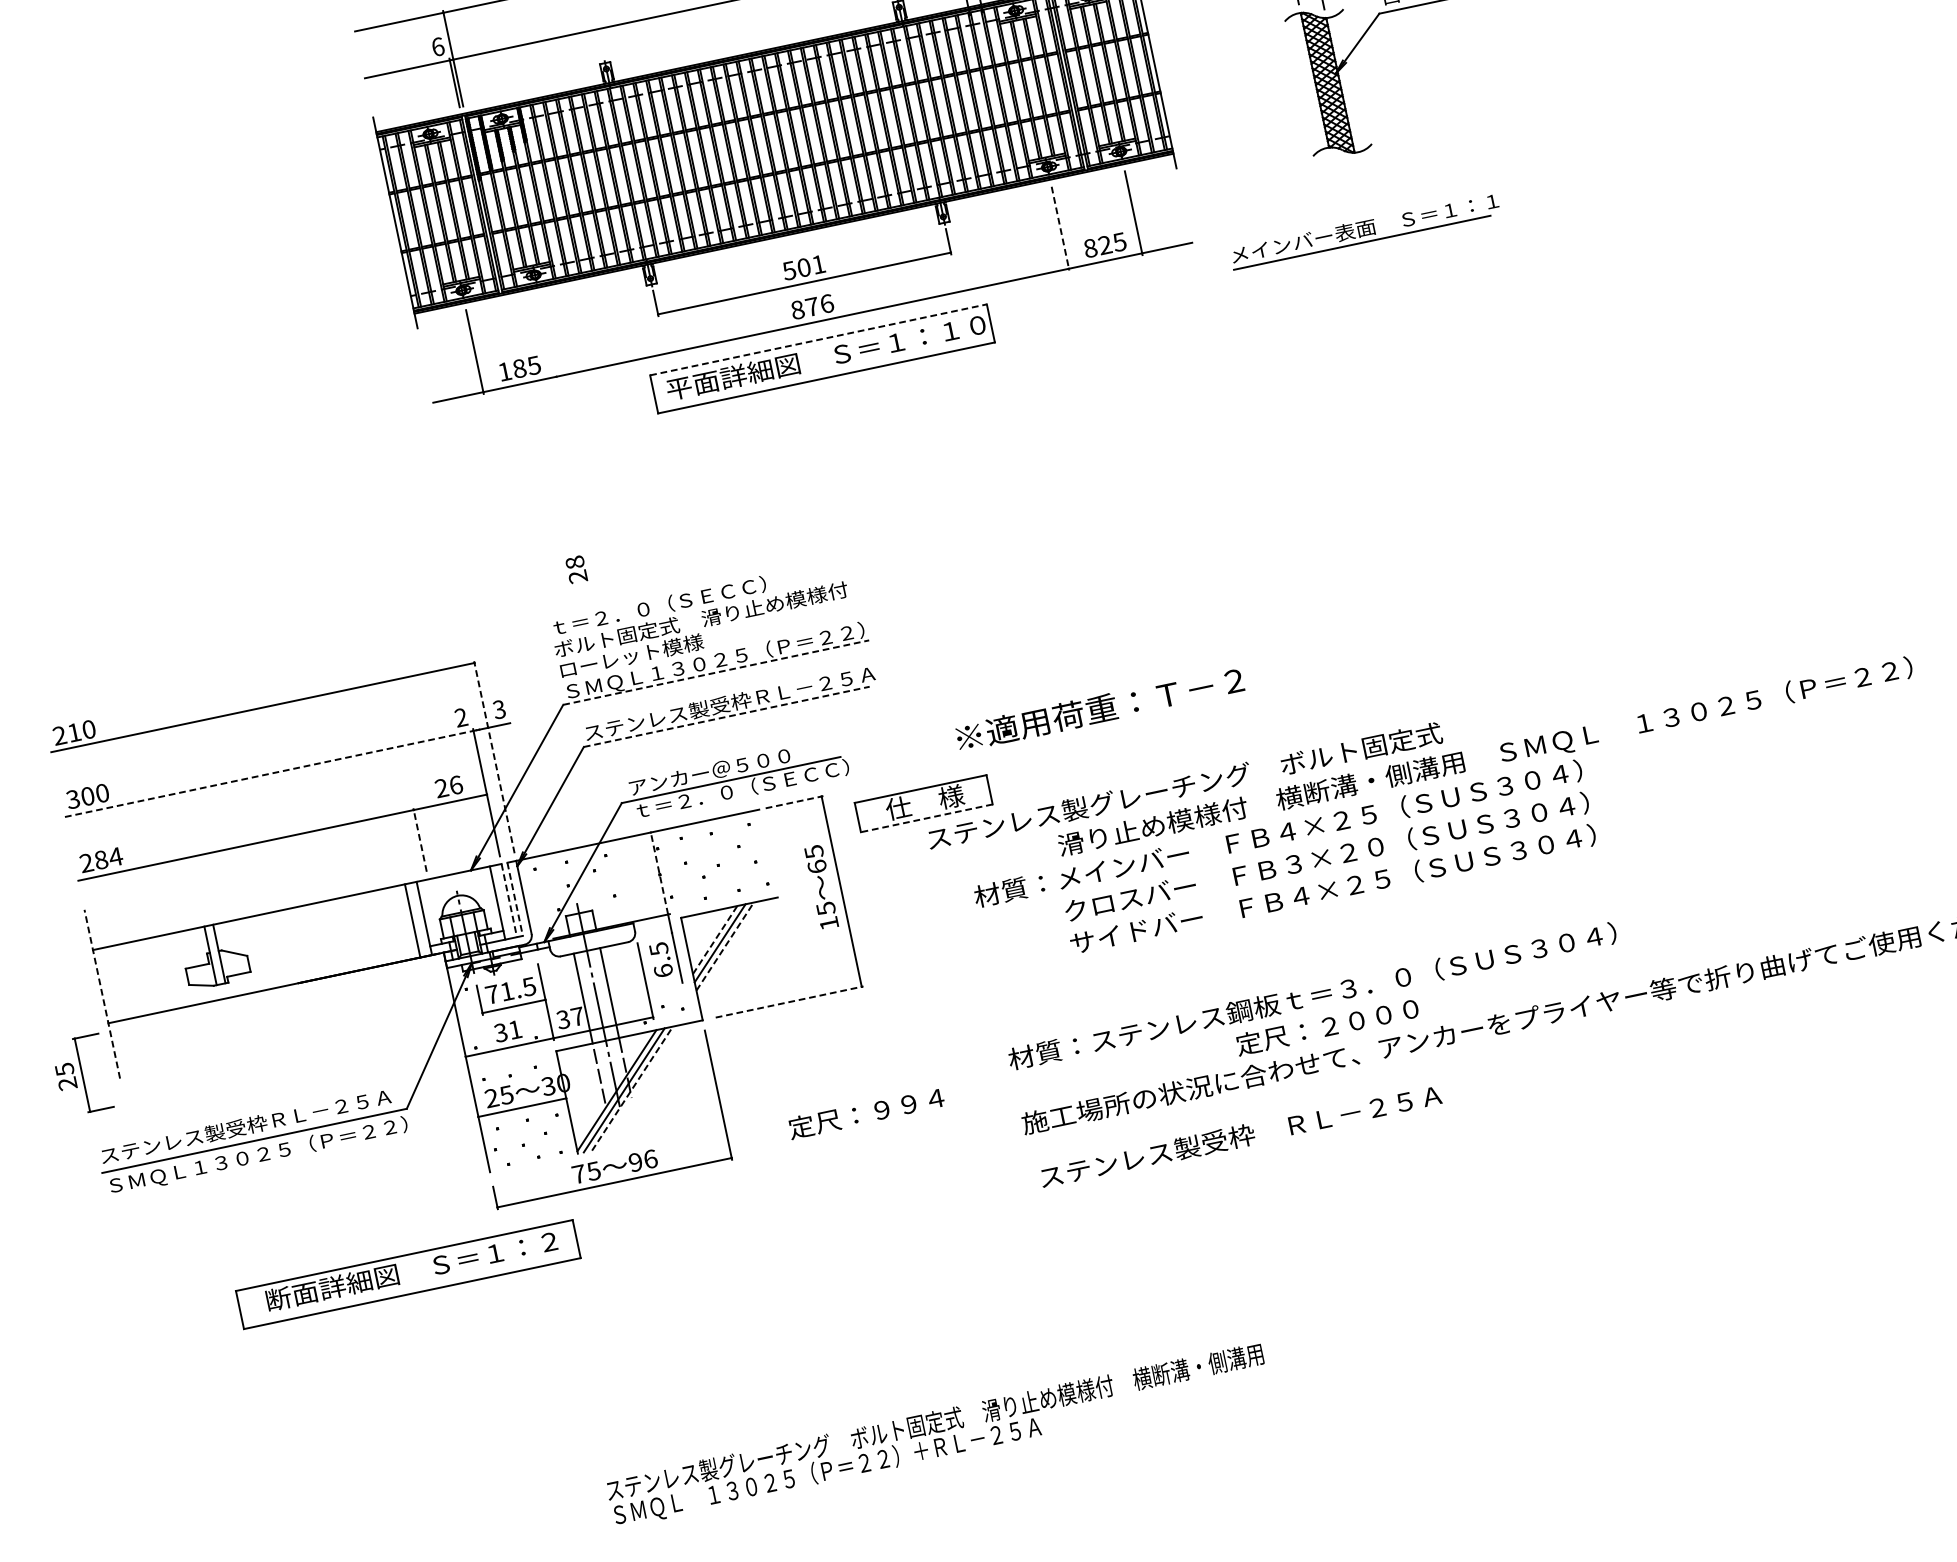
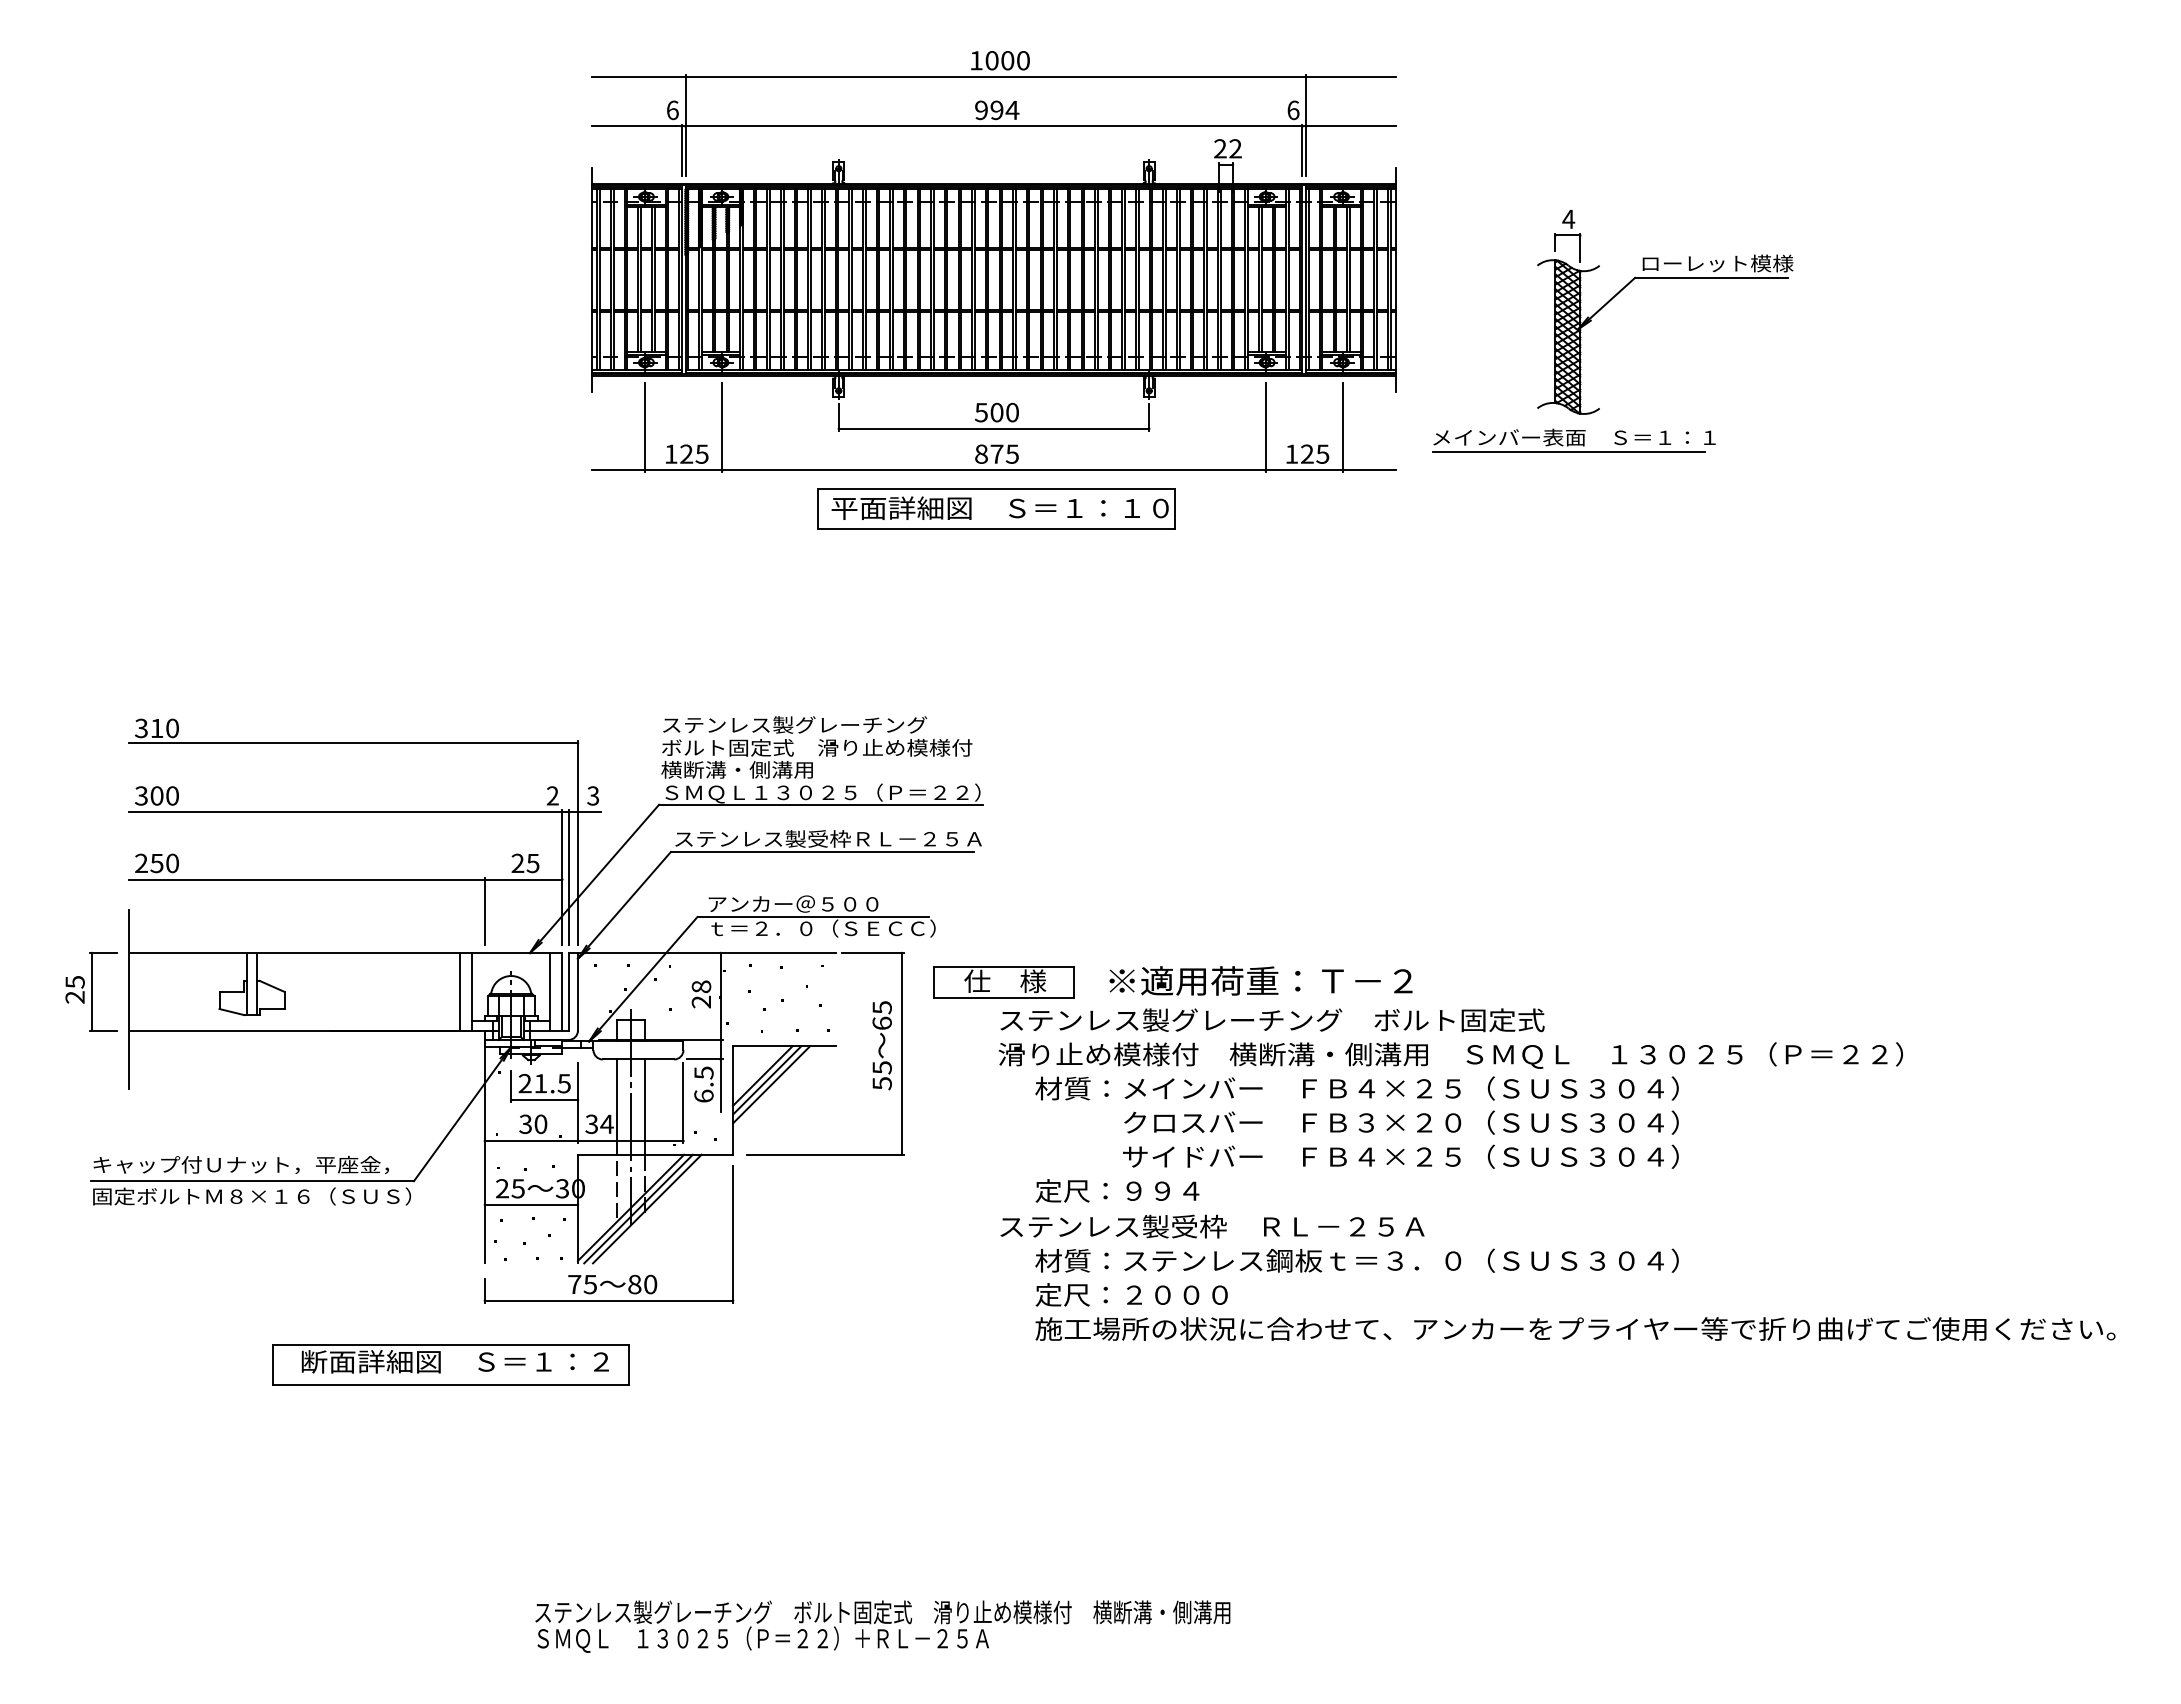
line: (1060, 229) -> (1265, 428), dashed -> solid
part: (1364, 231) -> (1573, 440), moved
text: (1090, 247) -> (1291, 453), 825 -> 125
text: (818, 264) -> (1012, 412), 501 -> 500
text: (826, 303) -> (1012, 453), 876 -> 875
line: (548, 336) -> (722, 427), added
line: (818, 339) -> (996, 488), dashed -> solid
text: (519, 367) -> (686, 453), 185 -> 125
text: (576, 569) -> (701, 994), moved
text: (676, 602) -> (795, 724), ｔ＝２．０（ＳＥＣＣ） -> ステンレス製グレーチング
text: (630, 655) -> (737, 769), ローレット模様 -> 横断溝・側溝用
line: (716, 672) -> (821, 804), dashed -> solid
text: (1099, 708) -> (1260, 980), moved
line: (726, 716) -> (822, 851), dashed -> solid
text: (58, 736) -> (140, 728), 210 -> 310
line: (494, 757) -> (577, 843), dashed -> solid
text: (1485, 757) -> (1450, 1055), moved
line: (268, 774) -> (345, 812), dashed -> solid
text: (455, 785) -> (532, 863), 26 -> 25
line: (492, 791) -> (568, 877), added
line: (794, 802) -> (872, 953), dashed -> solid
line: (926, 818) -> (1003, 997), dashed -> solid
line: (419, 840) -> (484, 911), dashed -> solid
text: (108, 858) -> (164, 863), 284 -> 250
line: (659, 873) -> (720, 996), dashed -> solid
line: (514, 899) -> (568, 991), dashed -> solid
line: (509, 900) -> (562, 991), dashed -> solid
text: (828, 923) -> (881, 1083), 15 -> 55
line: (656, 936) -> (704, 1059), added
line: (715, 939) -> (763, 1075), dashed -> solid
line: (724, 946) -> (771, 1084), dashed -> solid
line: (102, 993) -> (129, 999), dashed -> solid
text: (491, 994) -> (524, 1083), 71.5 -> 21.5
line: (789, 1001) -> (825, 1154), dashed -> solid
text: (577, 1016) -> (606, 1123), 37 -> 34
text: (1327, 1026) -> (1131, 1294), moved
text: (514, 1029) -> (540, 1123), 31 -> 30
part: (81, 1075) -> (91, 991), moved
line: (632, 1089) -> (647, 1209), dashed -> solid
text: (866, 1112) -> (1117, 1190), moved
text: (245, 1126) -> (246, 1164), ステンレス製受枠ＲＬ－２５Ａ -> キャップ付Ｕナット，平座金，
text: (1240, 1136) -> (1212, 1226), moved
text: (252, 1157) -> (246, 1197), ＳＭＱＬ１３０２５（Ｐ＝２２） -> 固定ボルトＭ８×１６（ＳＵＳ）
text: (643, 1160) -> (642, 1284), 96 -> 80
part: (407, 1274) -> (450, 1364), moved

